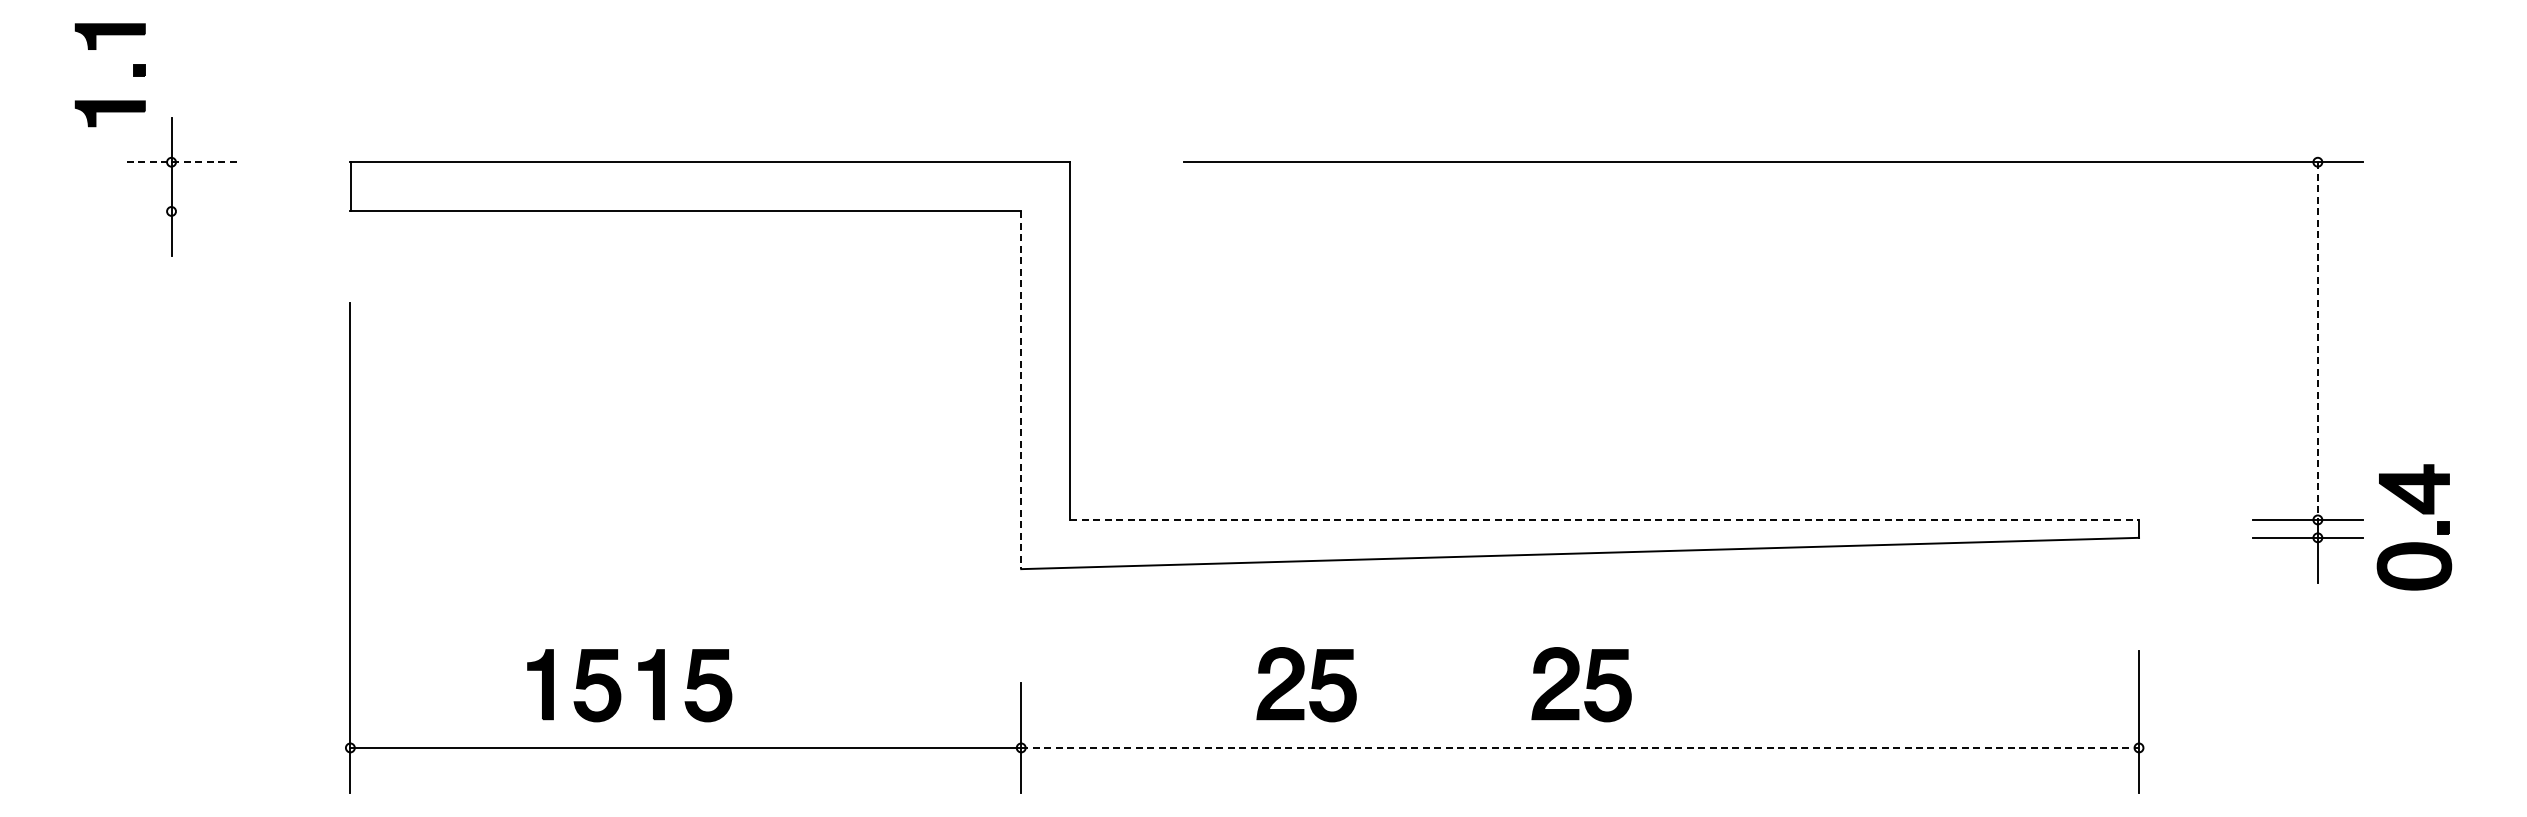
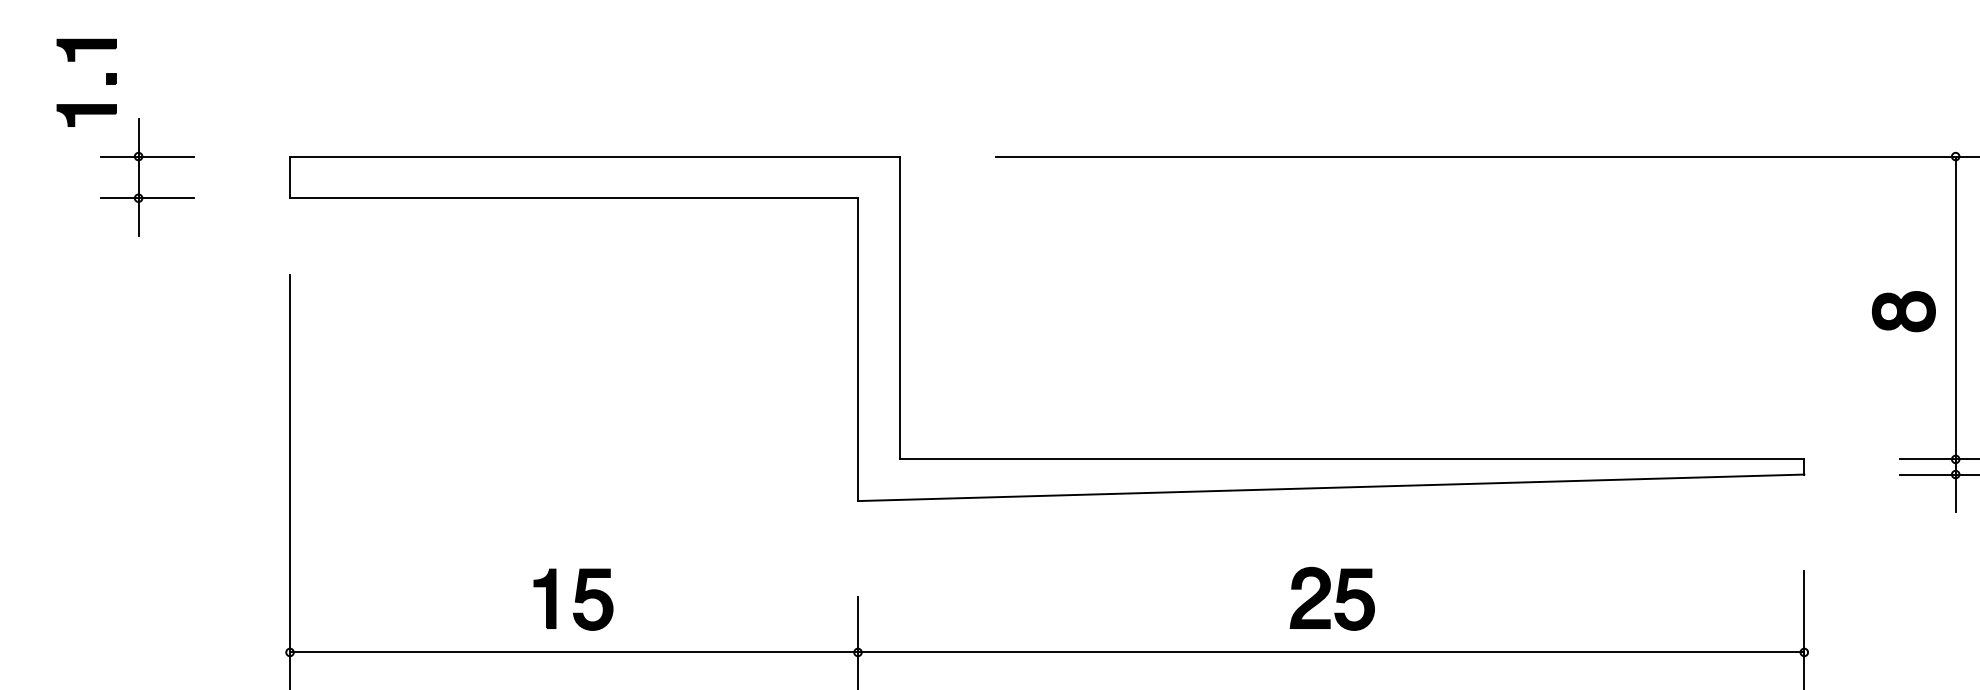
line: (181, 162) -> (147, 156), dashed -> solid
line: (181, 211) -> (147, 198), added
line: (2317, 341) -> (1955, 308), dashed -> solid
part: (2256, 345) -> (1903, 311), added
line: (1021, 390) -> (858, 349), dashed -> solid
line: (1605, 519) -> (1352, 459), dashed -> solid
part: (1306, 684) -> (1099, 598), removed
part: (574, 685) -> (479, 599), removed
line: (1580, 747) -> (1331, 652), dashed -> solid

